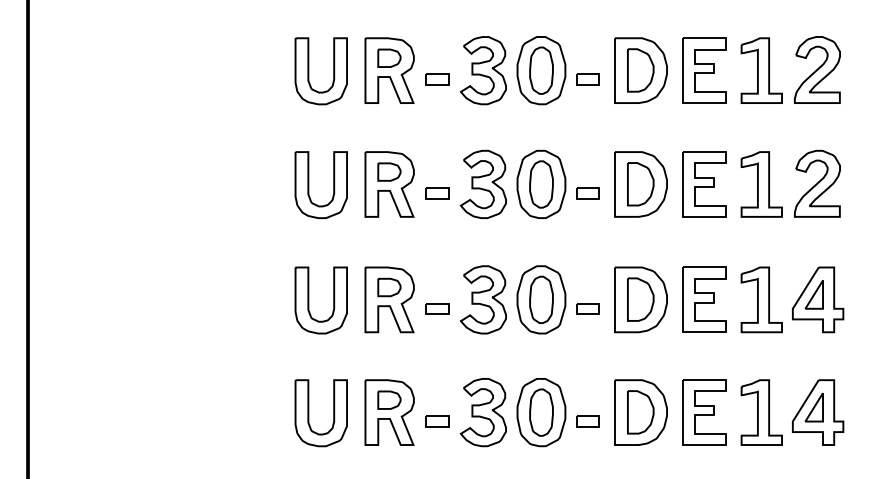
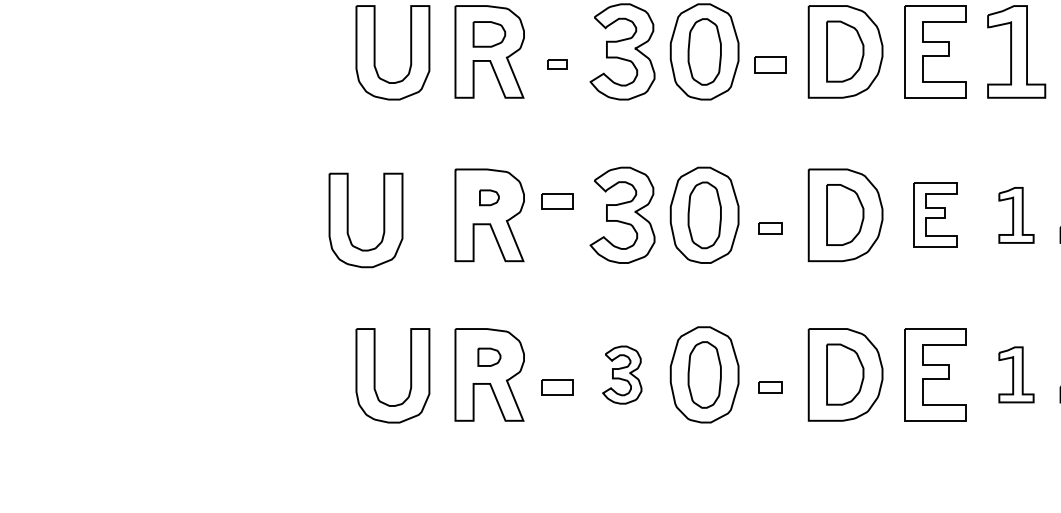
part: (437, 193) -> (557, 64), size x0.6
part: (389, 287) -> (489, 197), size x0.6
part: (704, 299) -> (935, 214), size x0.7
part: (761, 299) -> (1016, 214), size x0.6
part: (309, 300) -> (349, 220), moved
part: (437, 308) -> (557, 200), moved
part: (587, 308) -> (769, 227), size x0.7
part: (389, 399) -> (489, 356), size x0.7
part: (482, 412) -> (621, 374), size x0.6
part: (761, 412) -> (1016, 374), size x0.6
part: (587, 421) -> (769, 387), size x0.7

